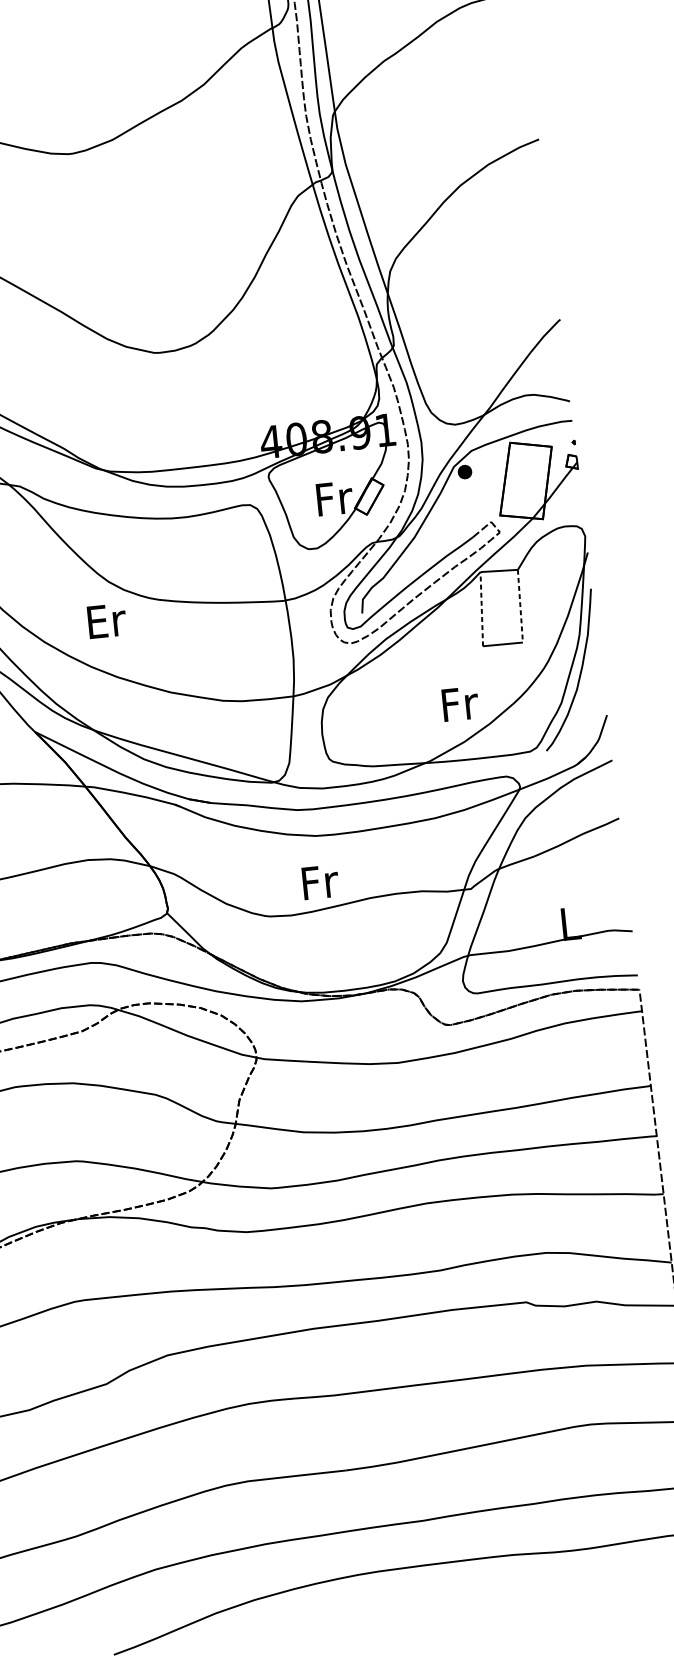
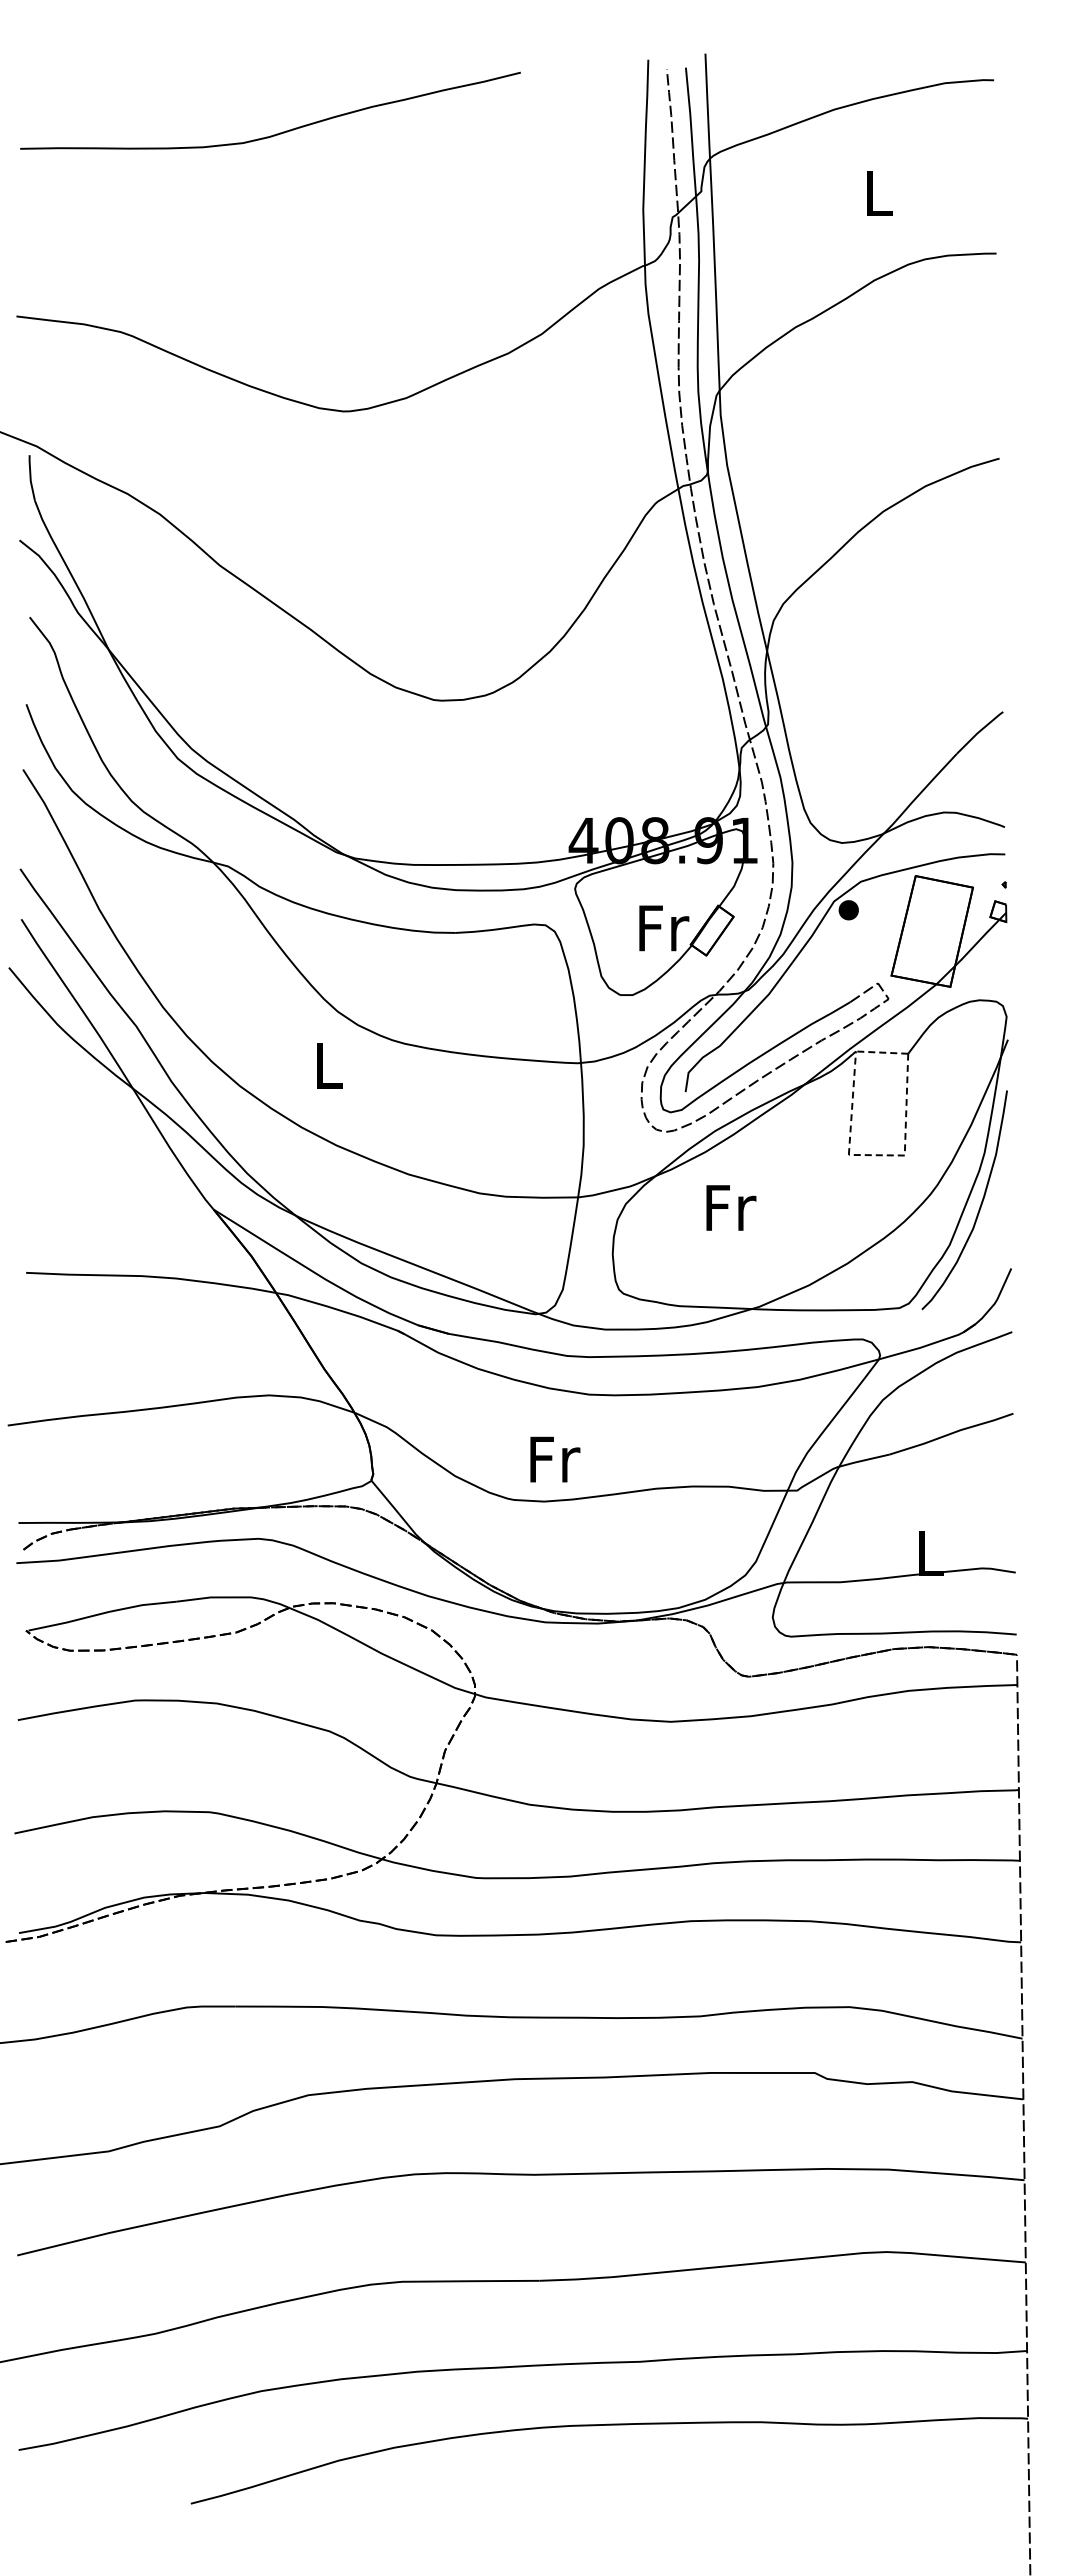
line: (498, 570) -> (881, 1052), solid -> dashed
text: (106, 620) -> (329, 1065), Er -> L
line: (502, 644) -> (876, 1155), solid -> dashed
text: (460, 703) -> (731, 1207), moved
text: (320, 882) -> (555, 1459), moved

